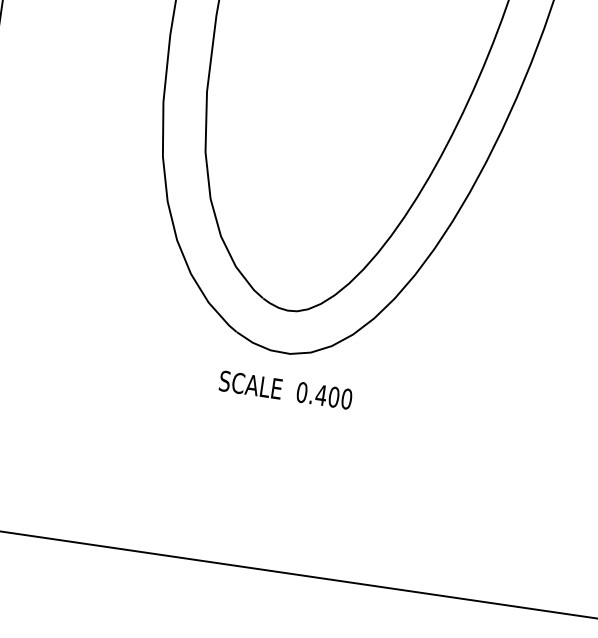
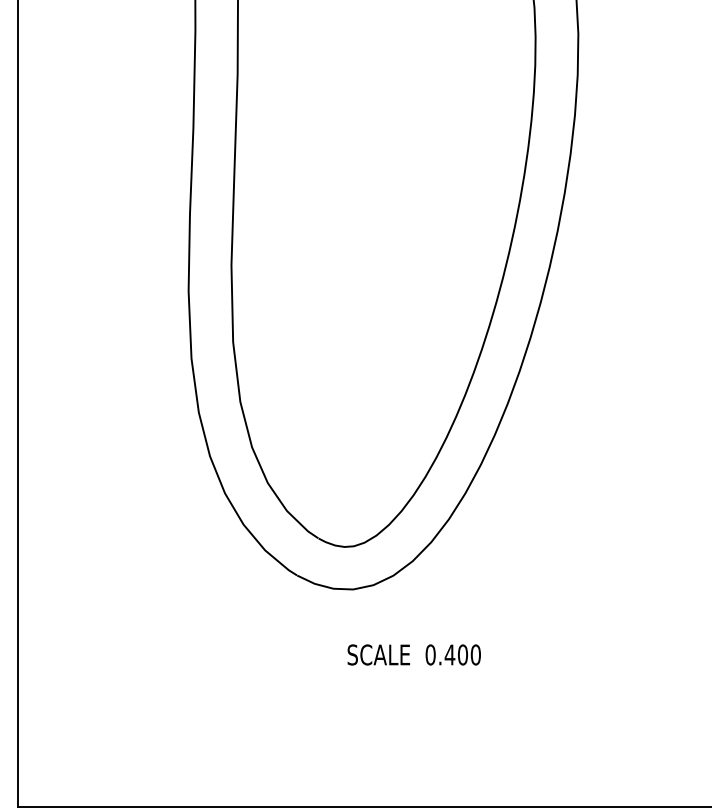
text: (285, 389) -> (413, 654), moved

